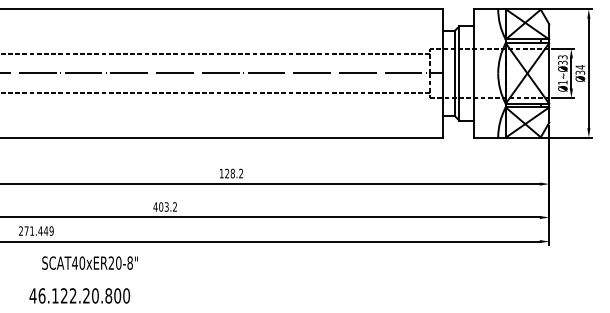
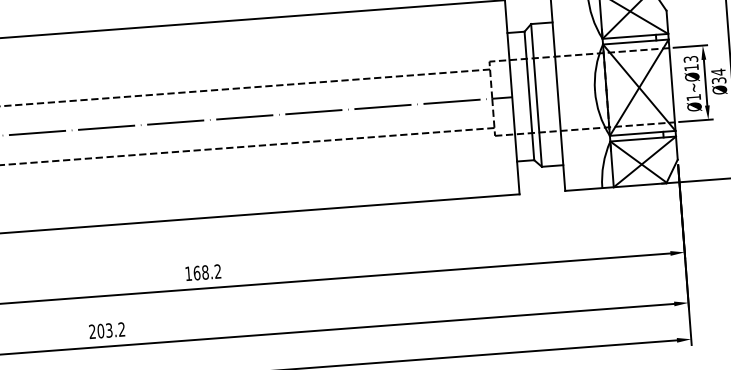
text: (562, 62) -> (690, 67), Ø1~Ø33 -> Ø1~Ø13
text: (227, 173) -> (197, 272), 128.2 -> 168.2
text: (155, 206) -> (92, 331), 403.2 -> 203.2

